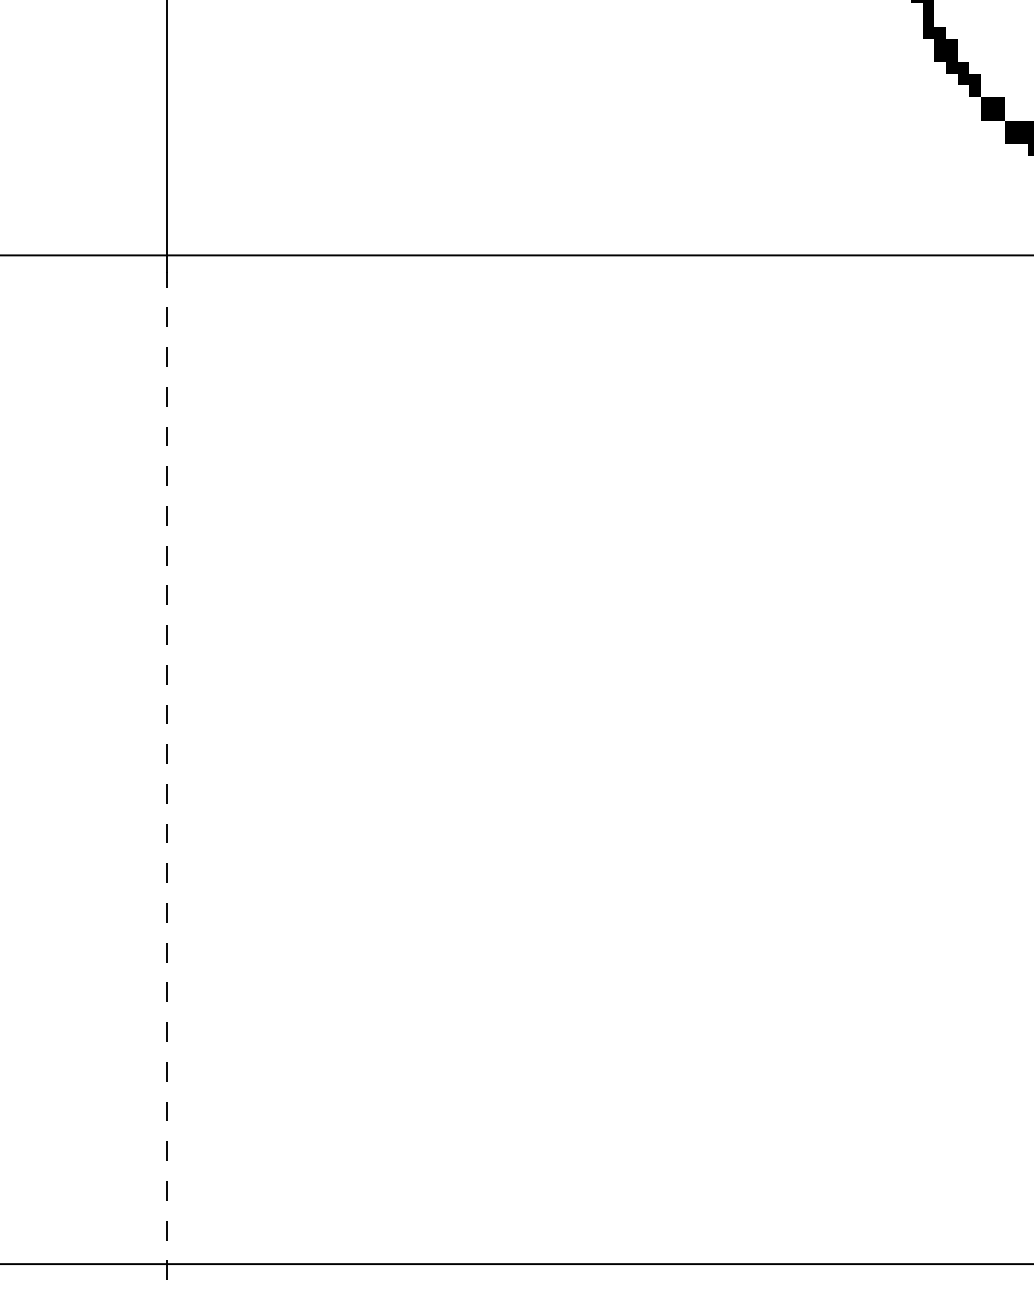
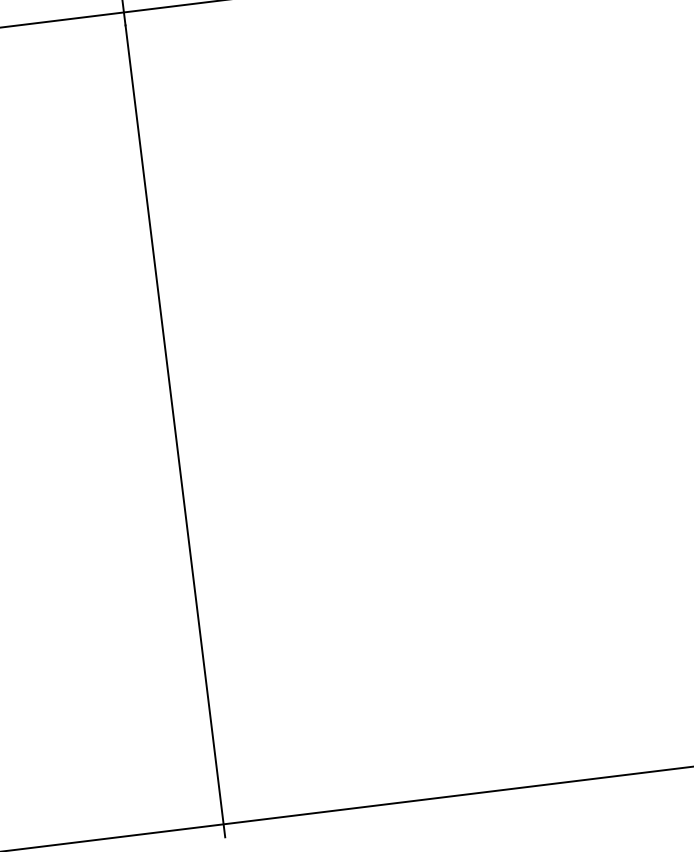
line: (167, 775) -> (175, 431), dashed -> solid

